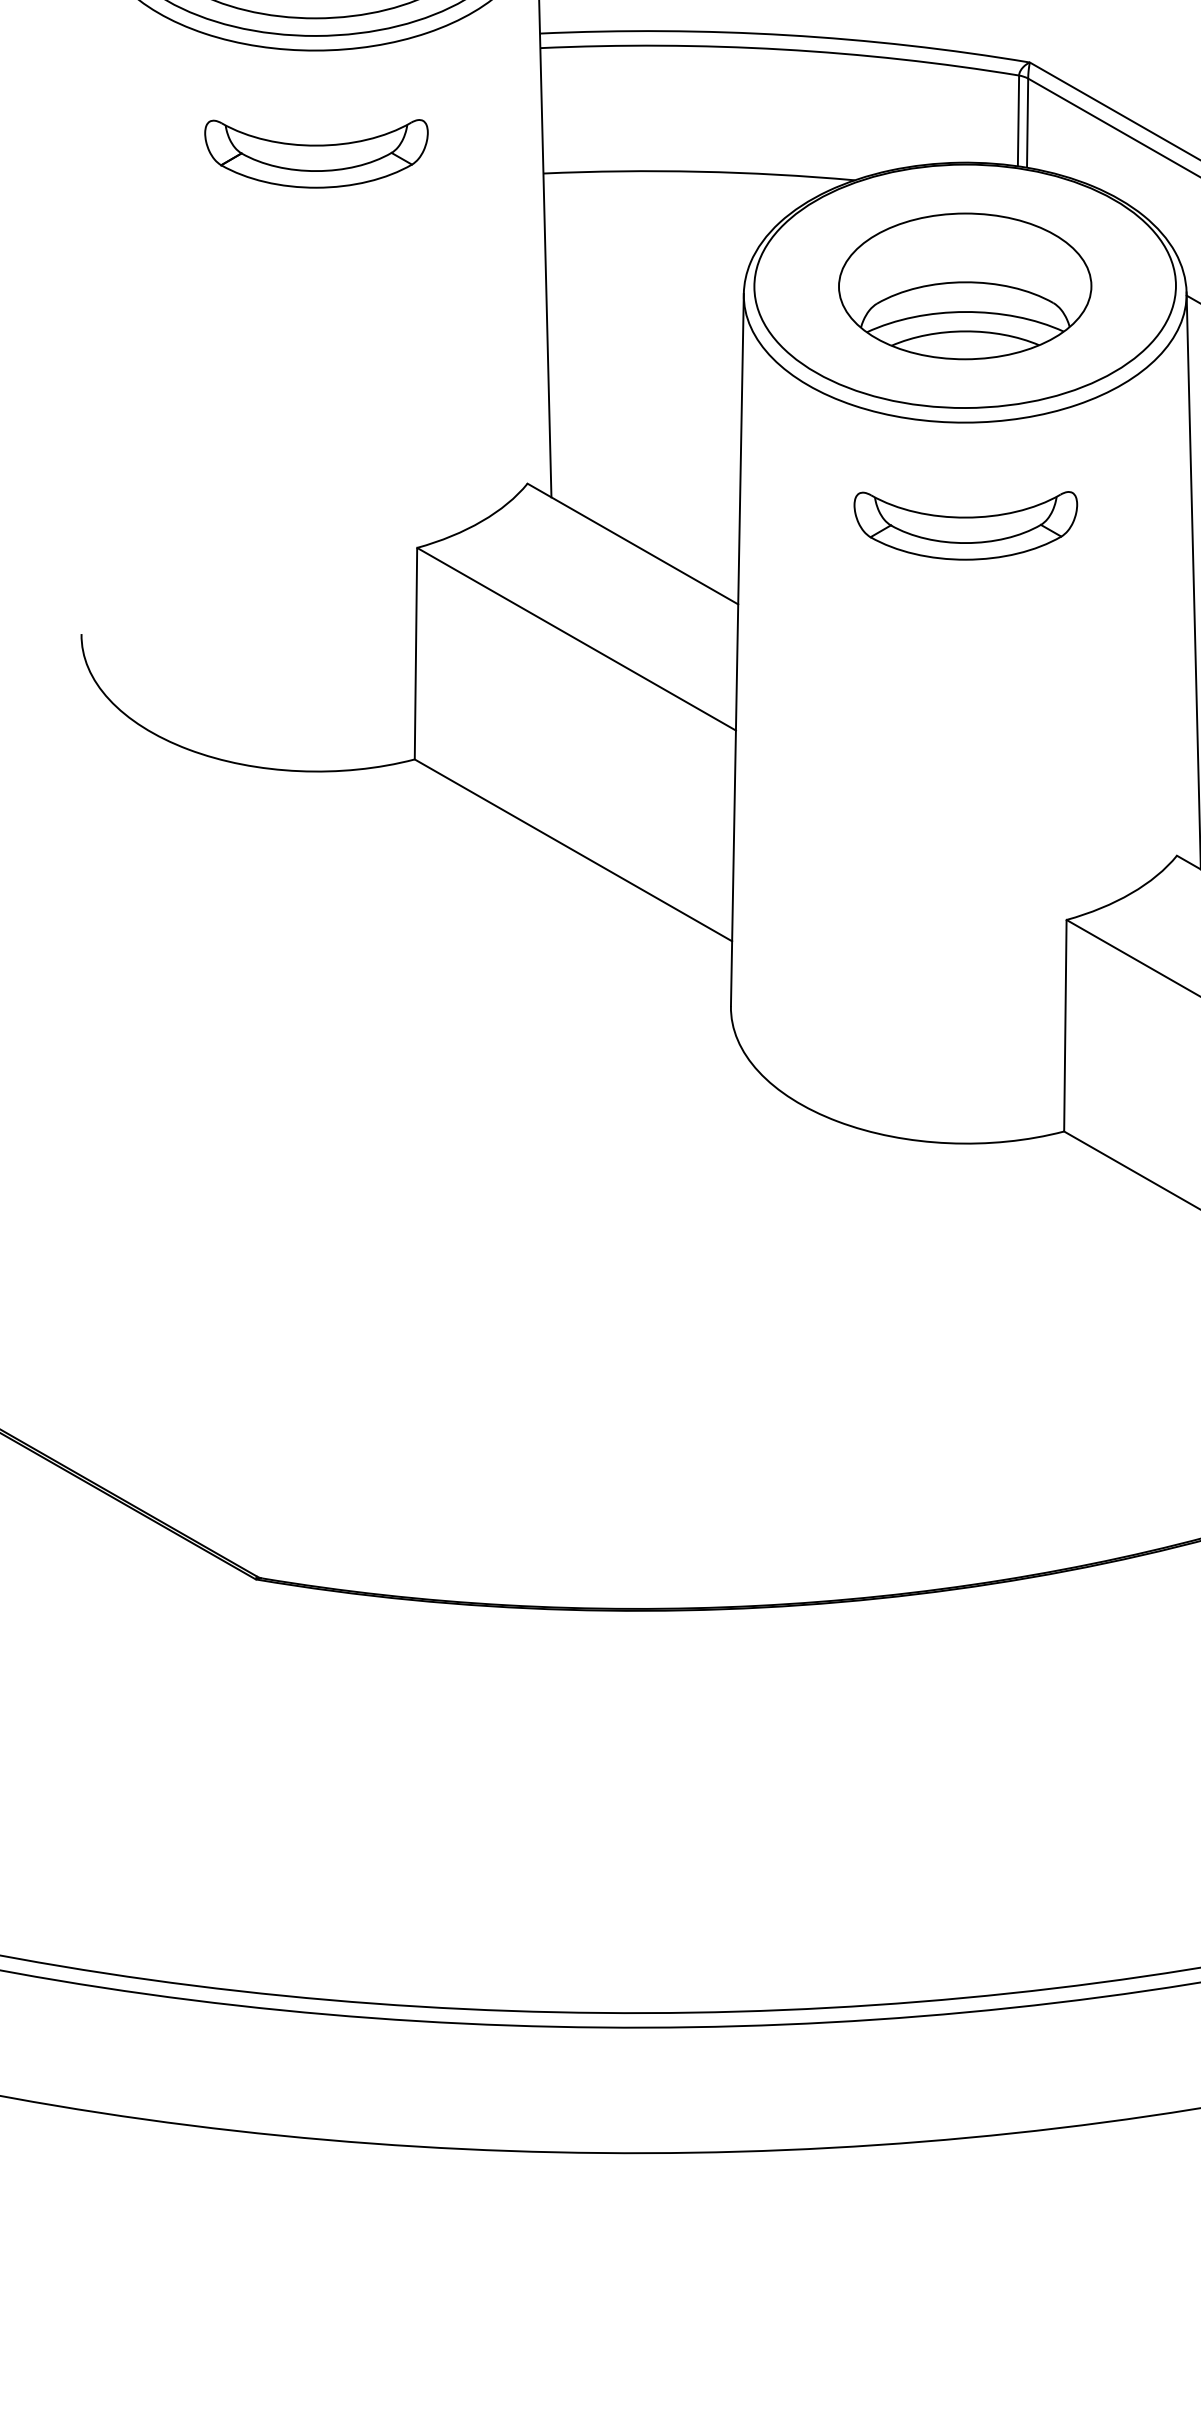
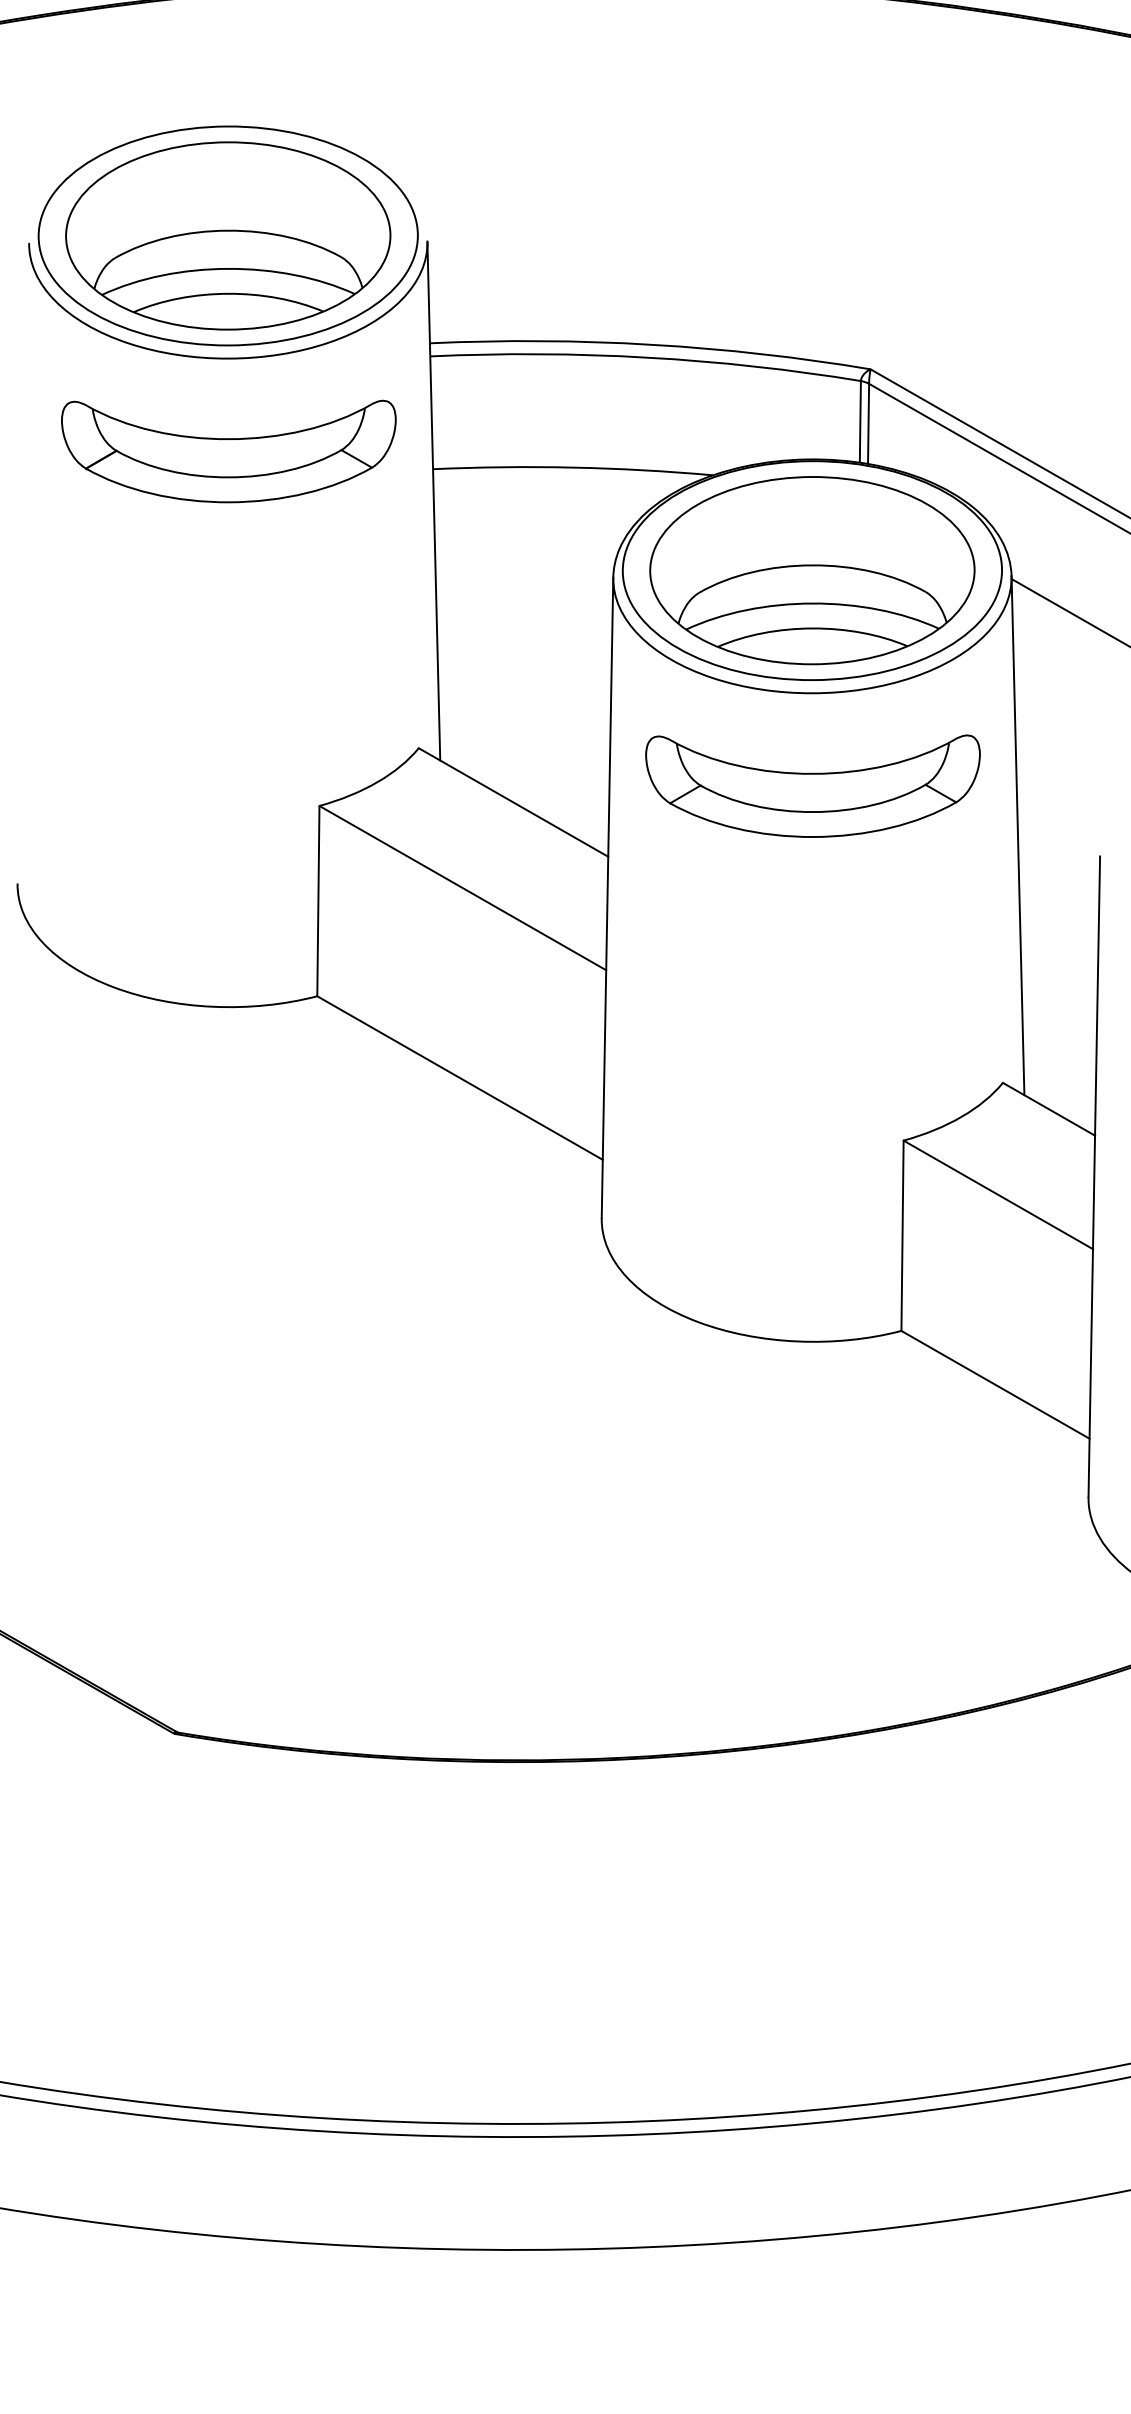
part: (316, 153) -> (228, 451), size x1.67
part: (965, 286) -> (812, 570), size x1.43
part: (965, 525) -> (812, 785), size x1.67

